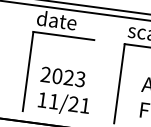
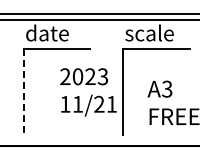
line: (27, 72) -> (23, 92), solid -> dashed
text: (65, 92) -> (88, 92), moved

